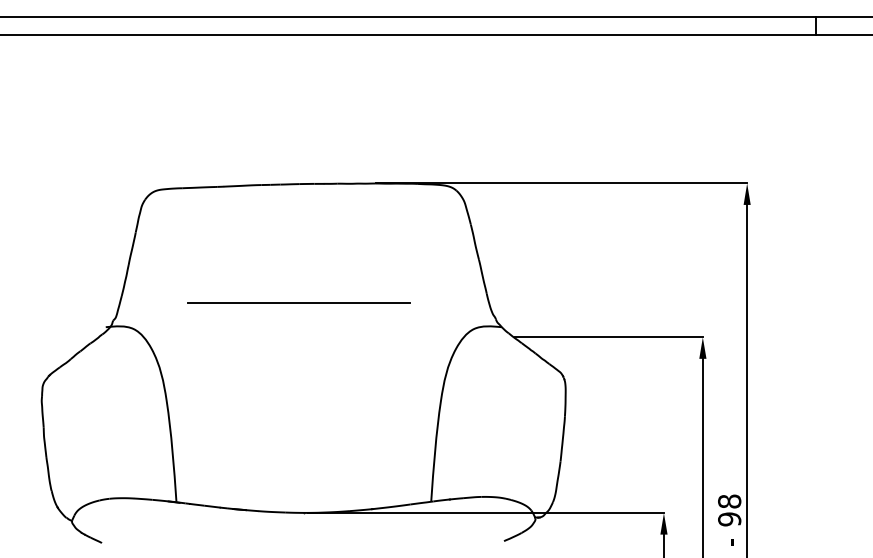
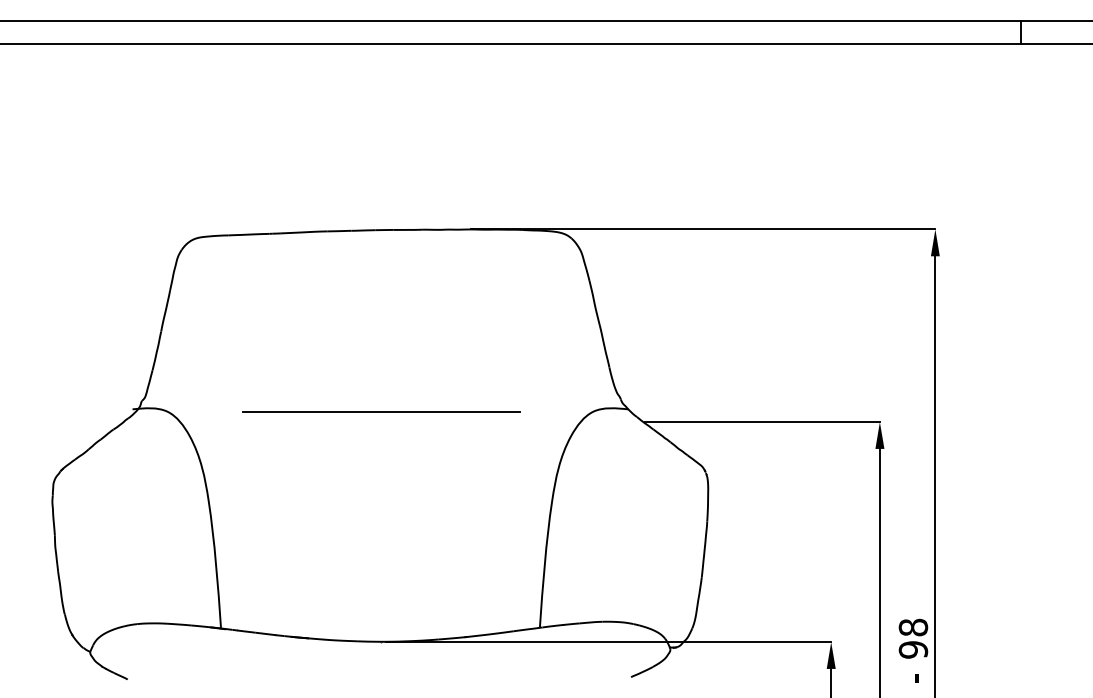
line: (298, 302) -> (381, 410), moved

